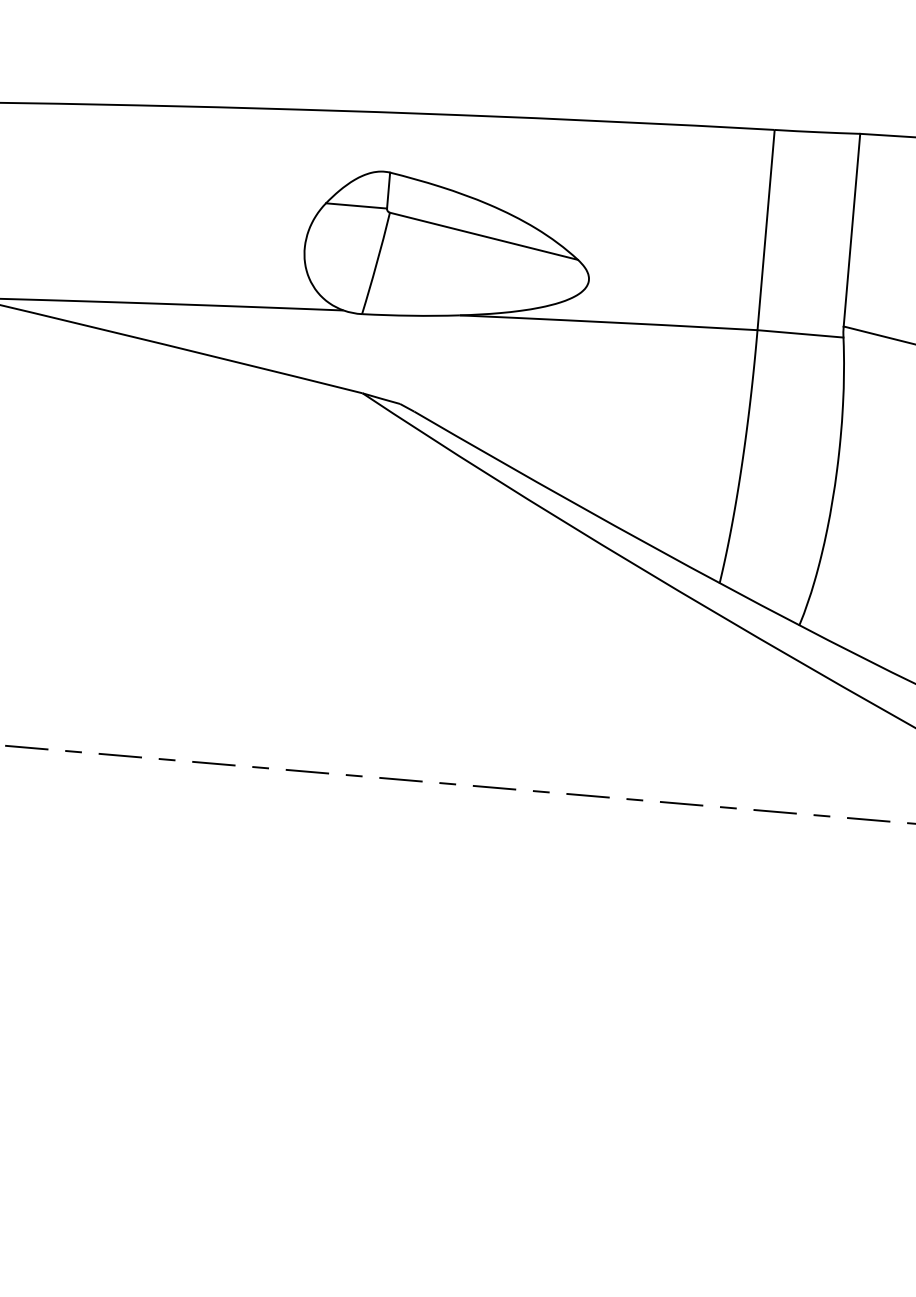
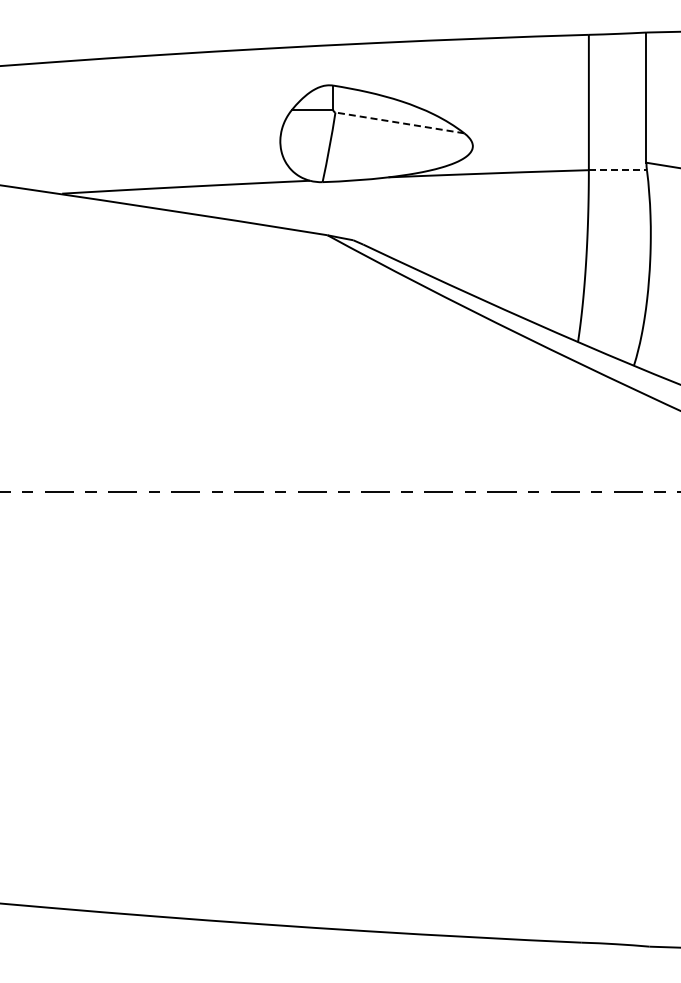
line: (483, 235) -> (399, 122), solid -> dashed
line: (801, 334) -> (618, 170), solid -> dashed

